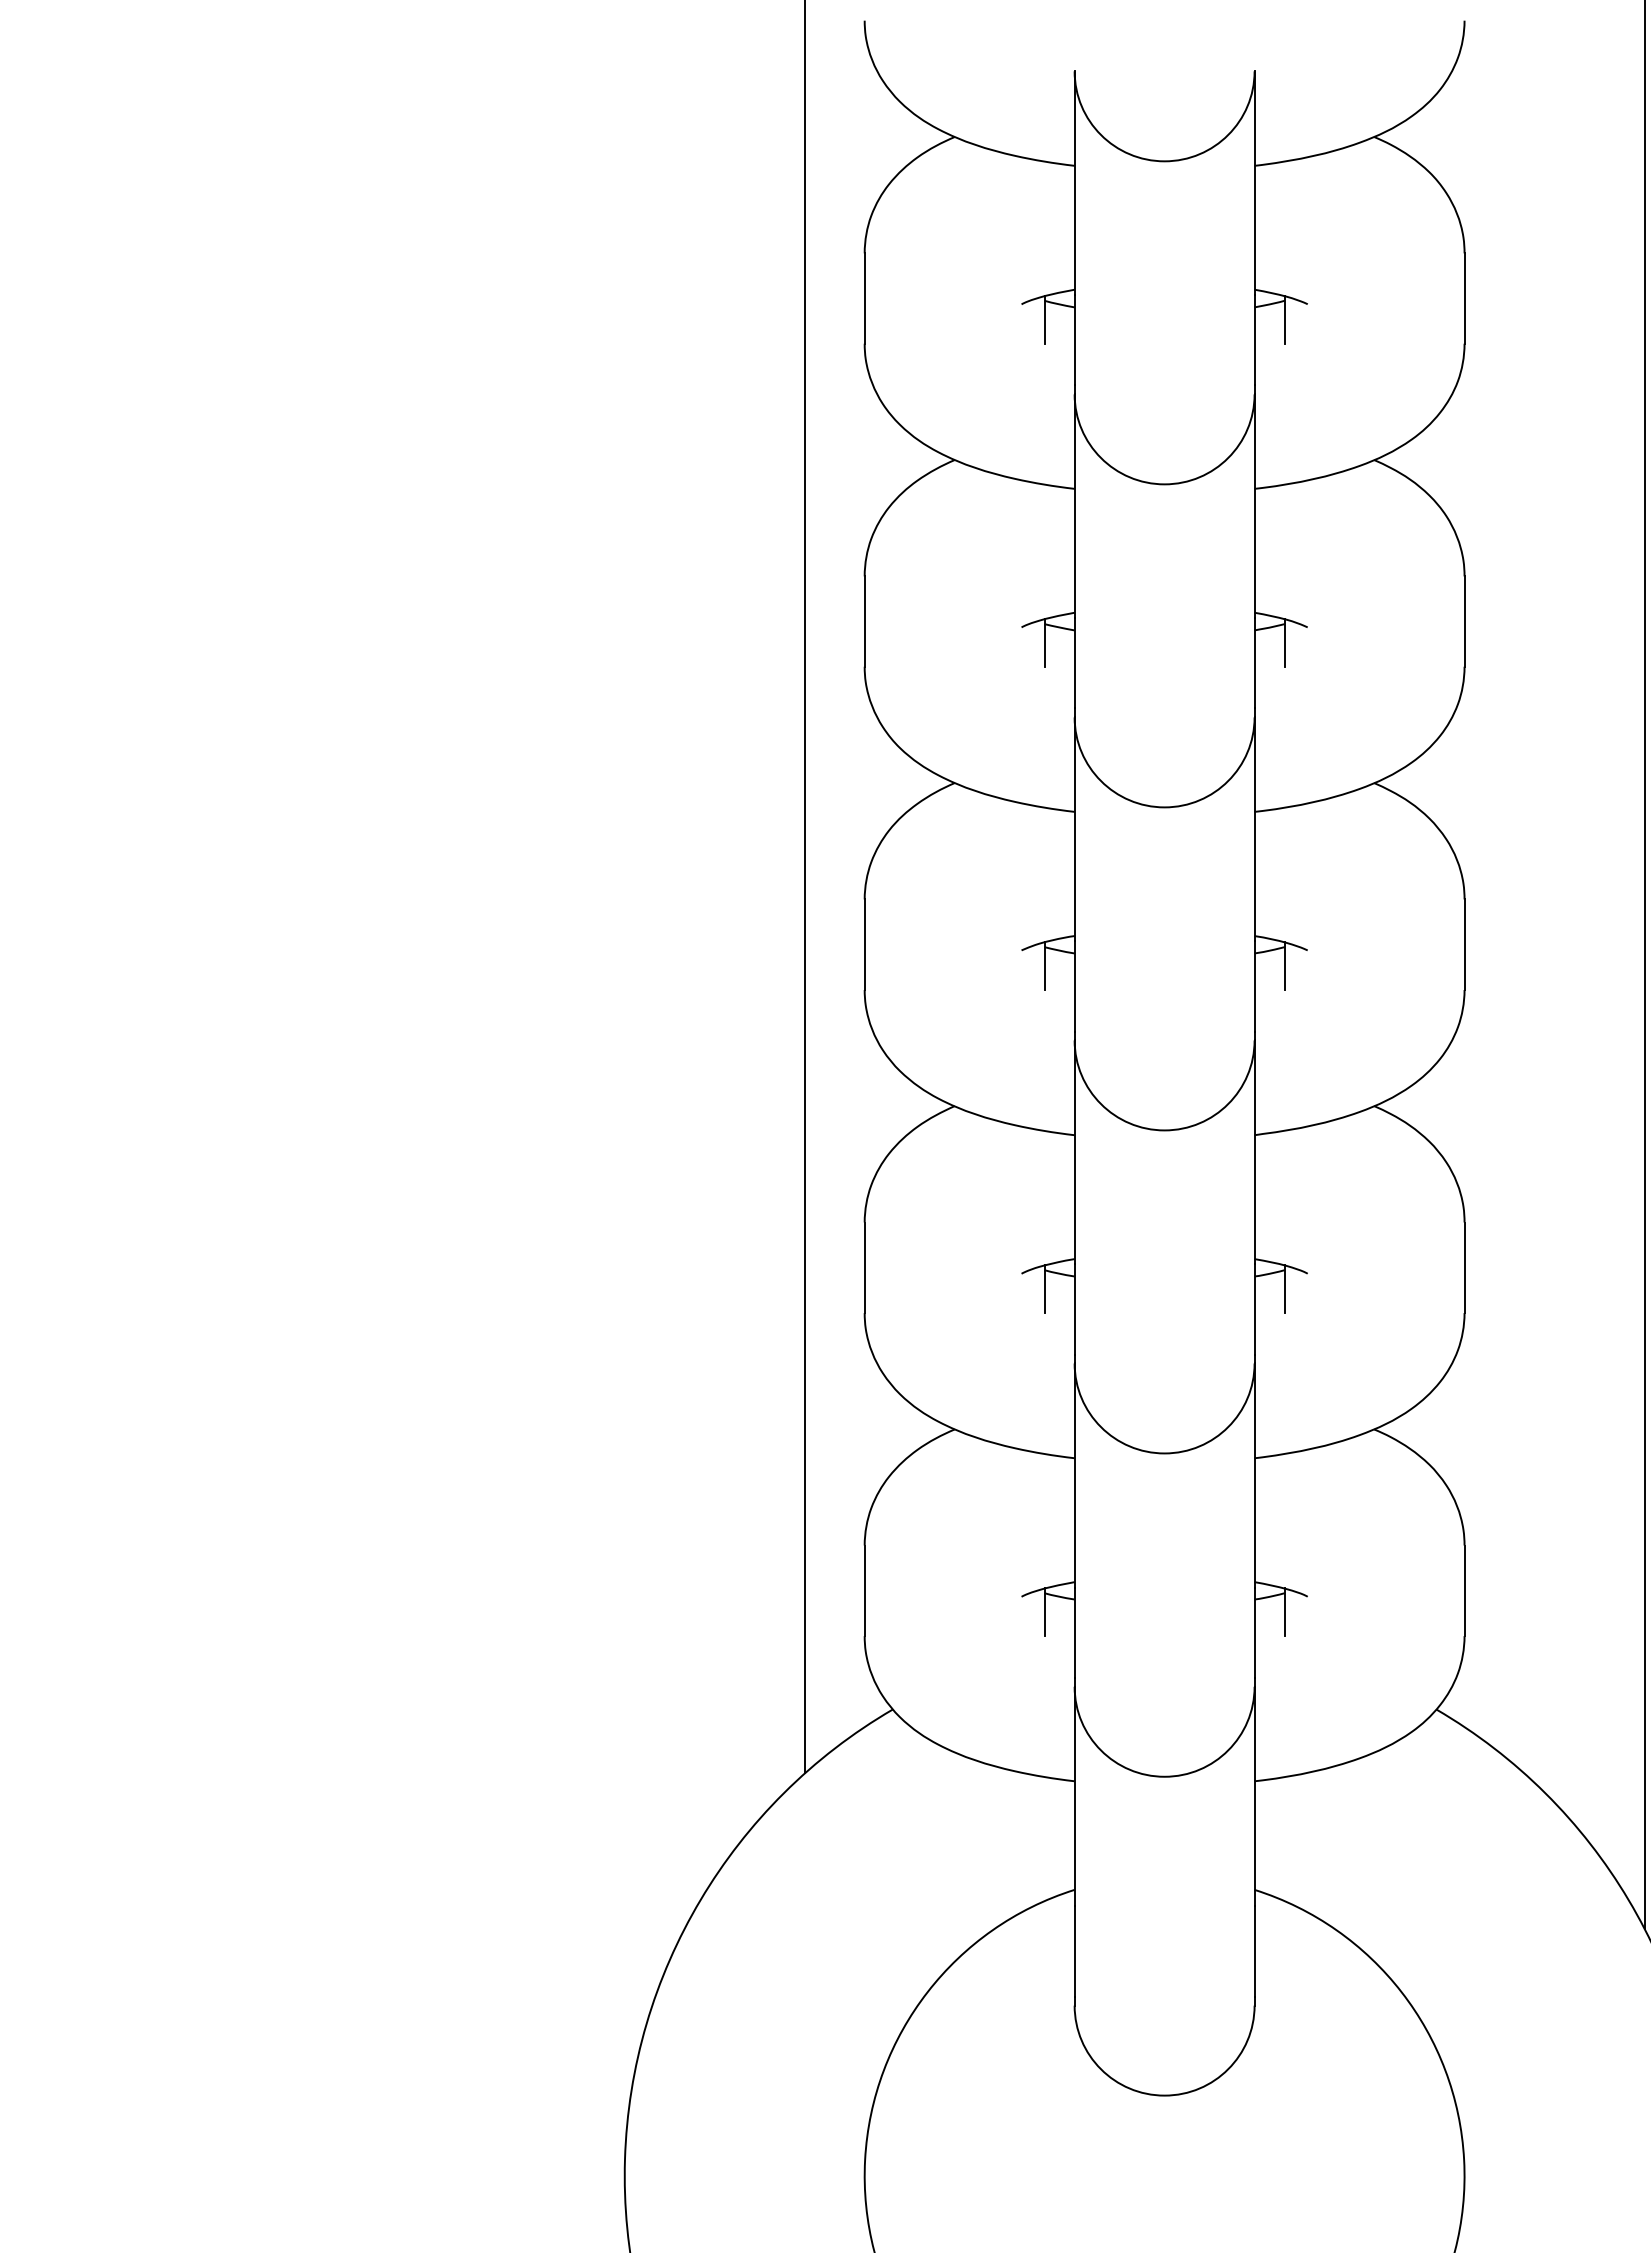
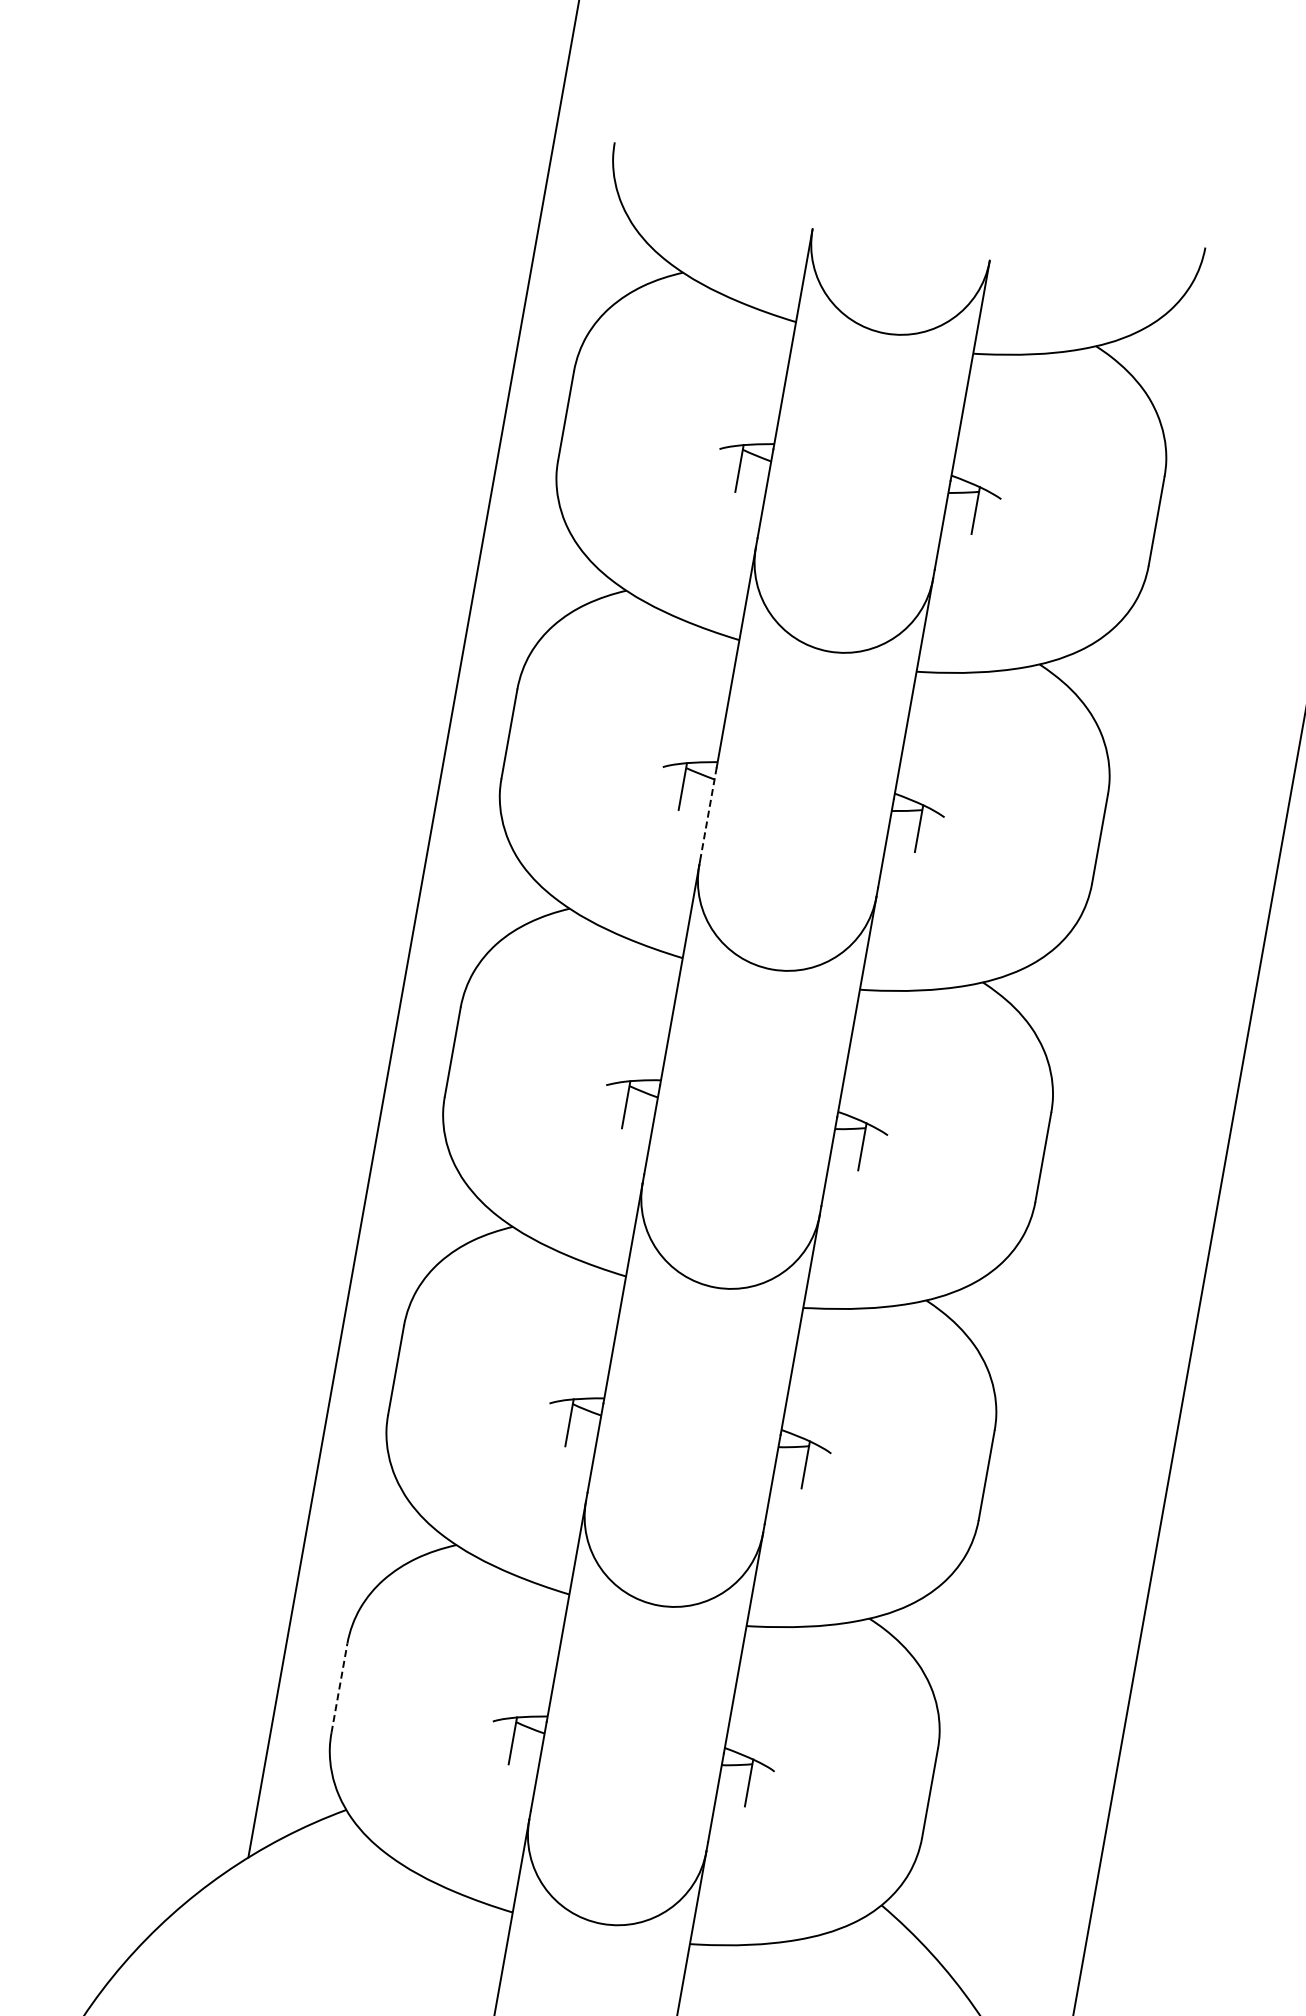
line: (1074, 663) -> (708, 812), solid -> dashed
line: (864, 1590) -> (339, 1687), solid -> dashed

